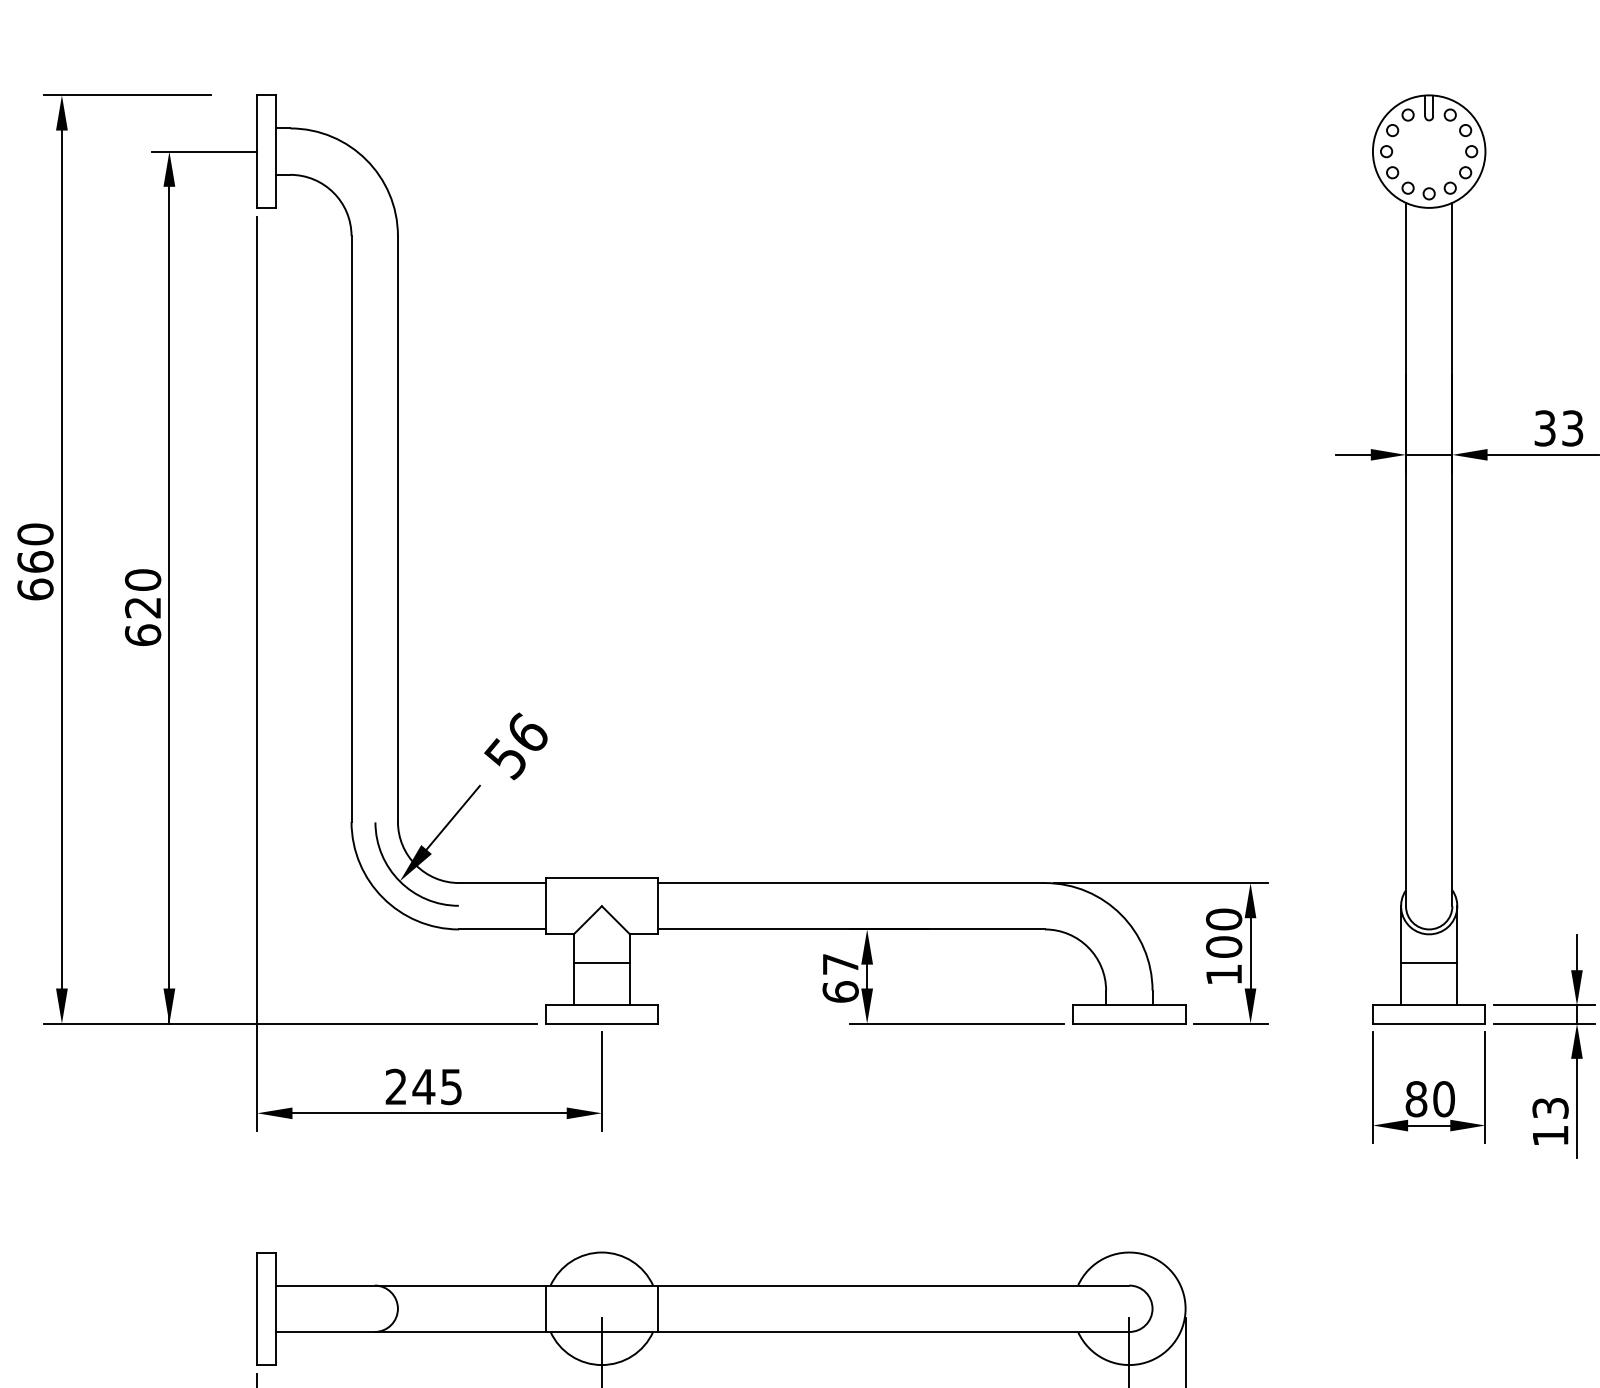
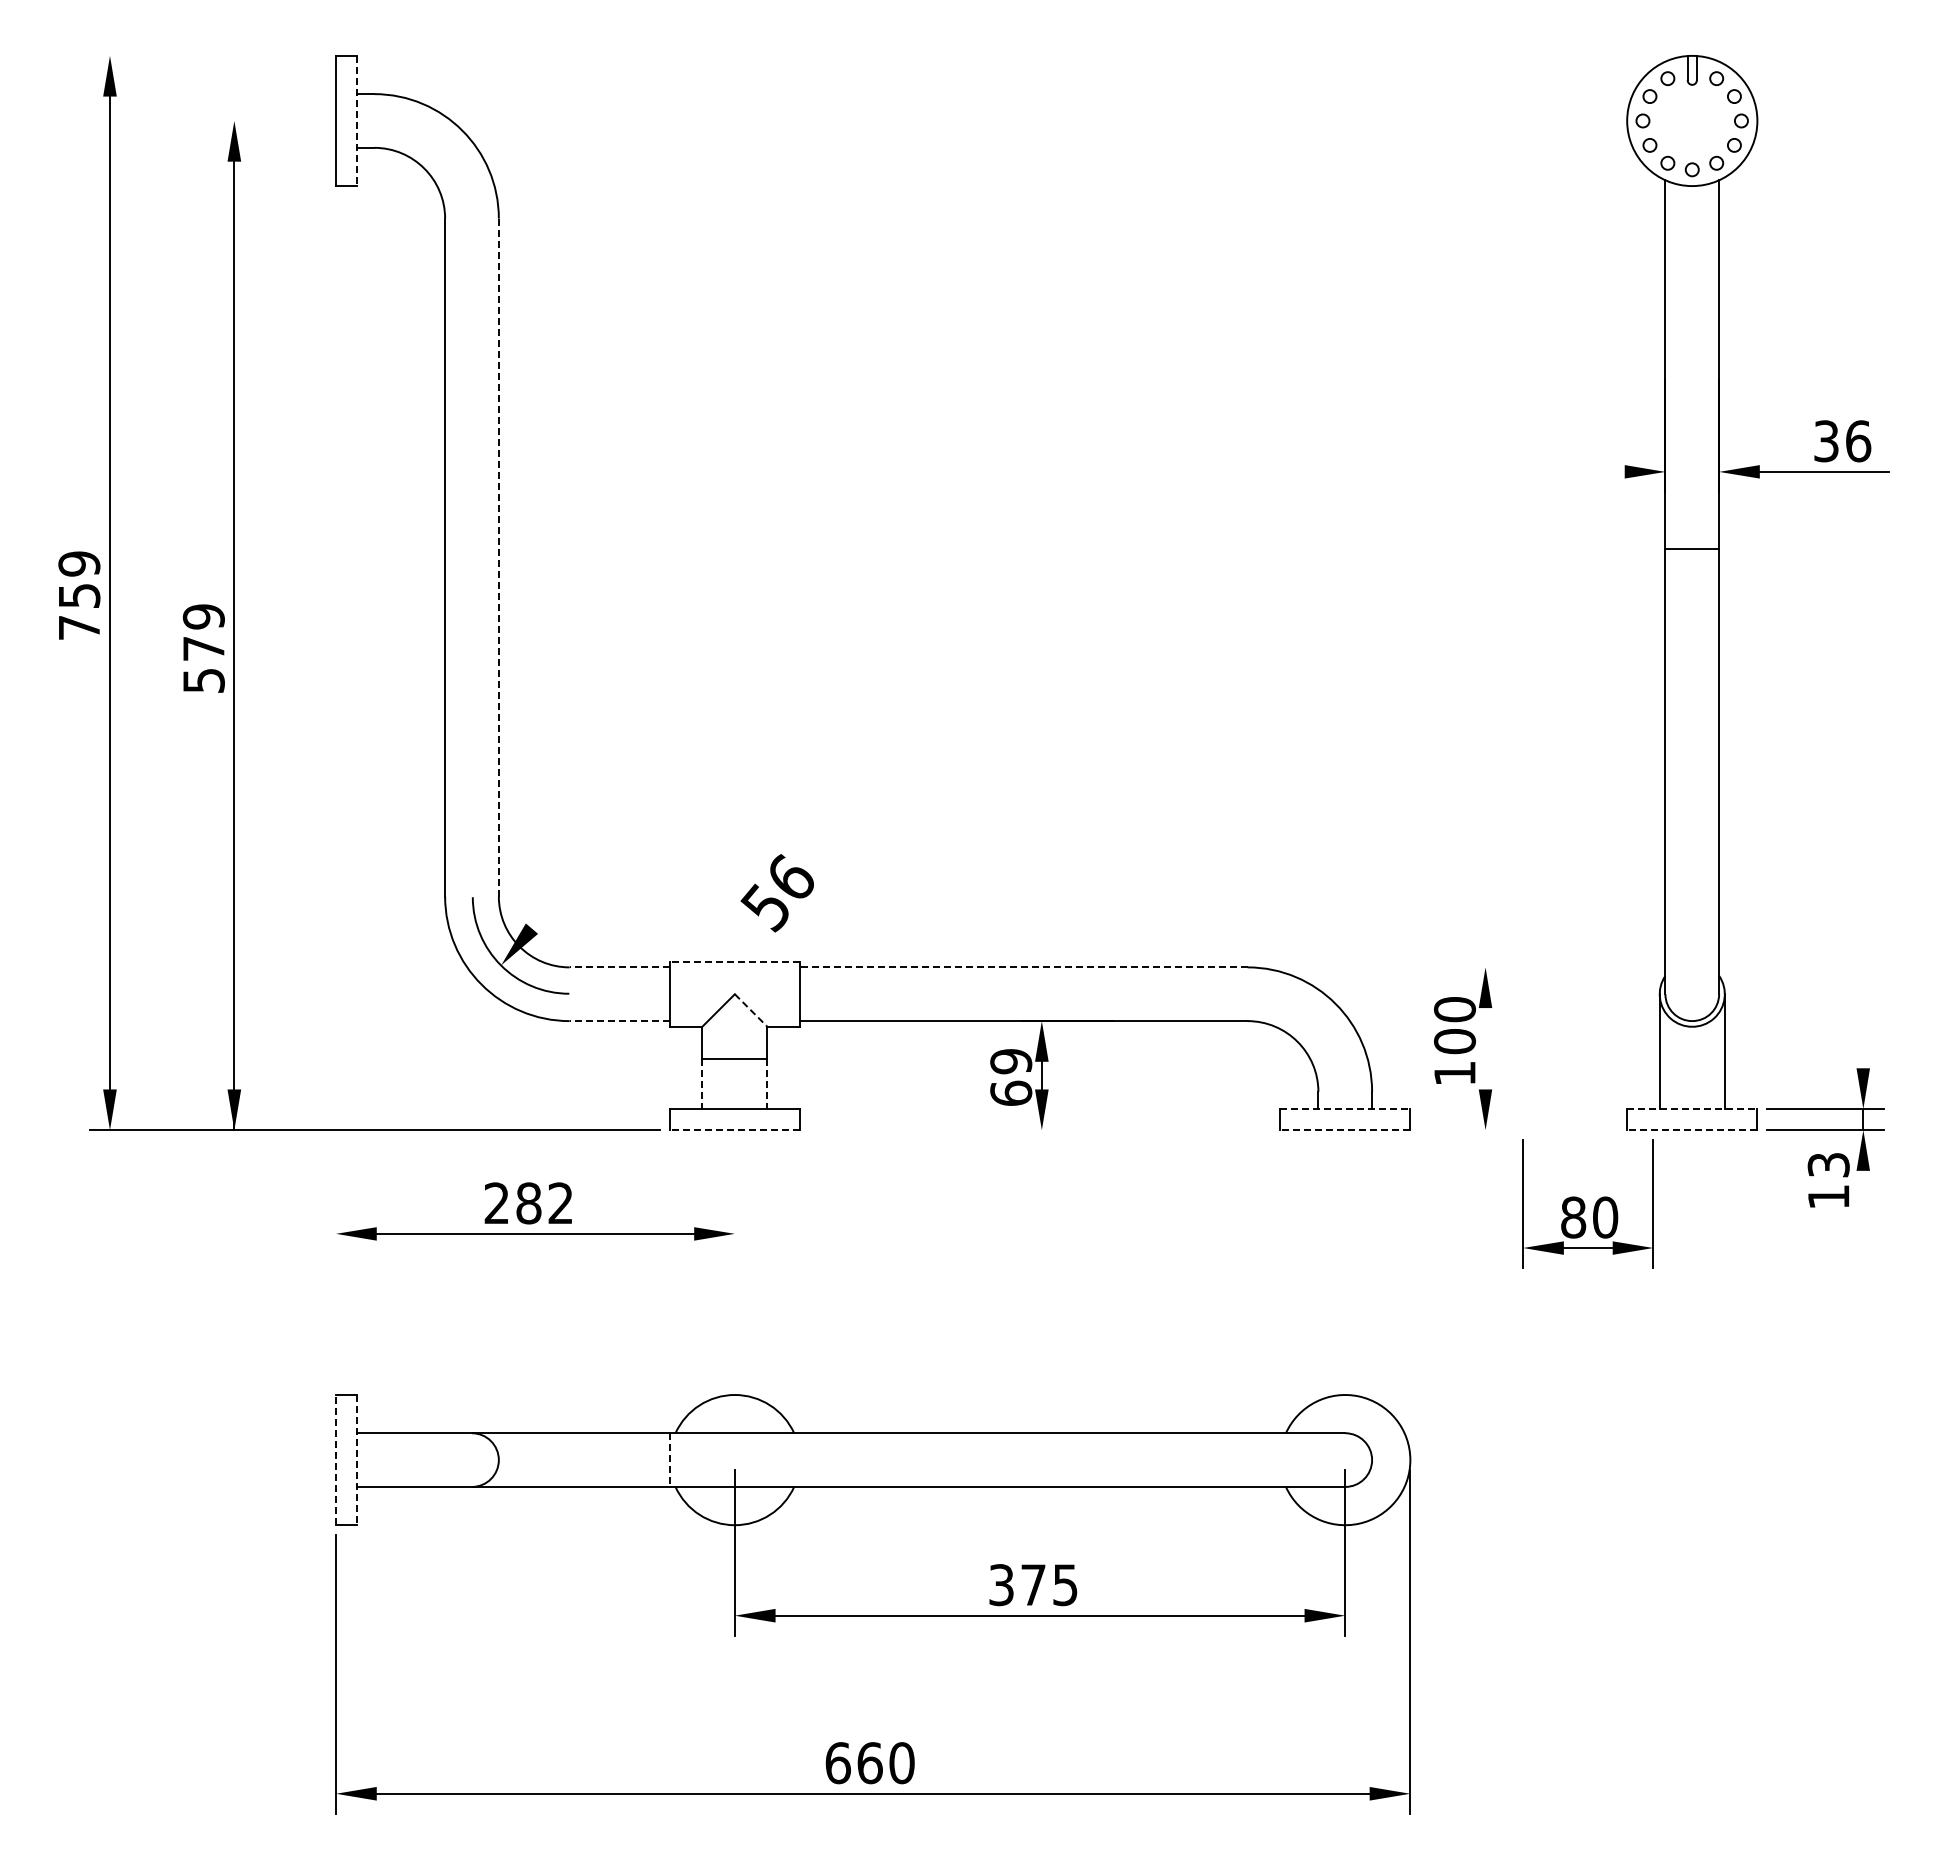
line: (127, 95) -> (185, 55), removed
line: (204, 151) -> (275, 120), removed
line: (275, 152) -> (357, 121), solid -> dashed
text: (1572, 428) -> (1858, 441), 33 -> 36
line: (1353, 454) -> (1604, 471), removed
line: (1429, 454) -> (1692, 548), moved
line: (397, 528) -> (498, 557), solid -> dashed
text: (35, 561) -> (79, 595), 660 -> 759
text: (142, 607) -> (203, 648), 620 -> 579
line: (257, 674) -> (336, 725), removed
text: (515, 746) -> (776, 893), moved
line: (452, 817) -> (562, 891), removed
line: (601, 877) -> (734, 961), solid -> dashed
line: (502, 883) -> (619, 967), solid -> dashed
line: (851, 883) -> (1023, 967), solid -> dashed
line: (1160, 883) -> (1381, 967), removed
line: (616, 920) -> (751, 1010), solid -> dashed
line: (502, 929) -> (619, 1021), solid -> dashed
line: (1577, 952) -> (1863, 1047), removed
line: (1250, 953) -> (1485, 1048), removed
line: (1428, 962) -> (1691, 1059), removed
text: (840, 964) -> (1011, 1061), 67 -> 69
line: (573, 984) -> (702, 1084), solid -> dashed
line: (630, 984) -> (767, 1084), solid -> dashed
line: (1129, 1005) -> (1345, 1109), solid -> dashed
line: (1429, 1005) -> (1692, 1109), solid -> dashed
line: (601, 1023) -> (734, 1130), solid -> dashed
line: (956, 1023) -> (1145, 1130), removed
line: (1128, 1023) -> (1344, 1130), solid -> dashed
line: (1230, 1023) -> (1462, 1130), removed
line: (1428, 1023) -> (1691, 1130), solid -> dashed
line: (601, 1081) -> (734, 1197), removed
text: (436, 1087) -> (543, 1203), 245 -> 282
part: (1428, 1087) -> (1587, 1203), moved
line: (1577, 1108) -> (1863, 1228), removed
text: (1550, 1121) -> (1828, 1180), moved
line: (257, 1308) -> (336, 1459), solid -> dashed
line: (657, 1308) -> (799, 1459), removed
line: (275, 1309) -> (357, 1460), solid -> dashed
line: (545, 1309) -> (669, 1460), solid -> dashed

